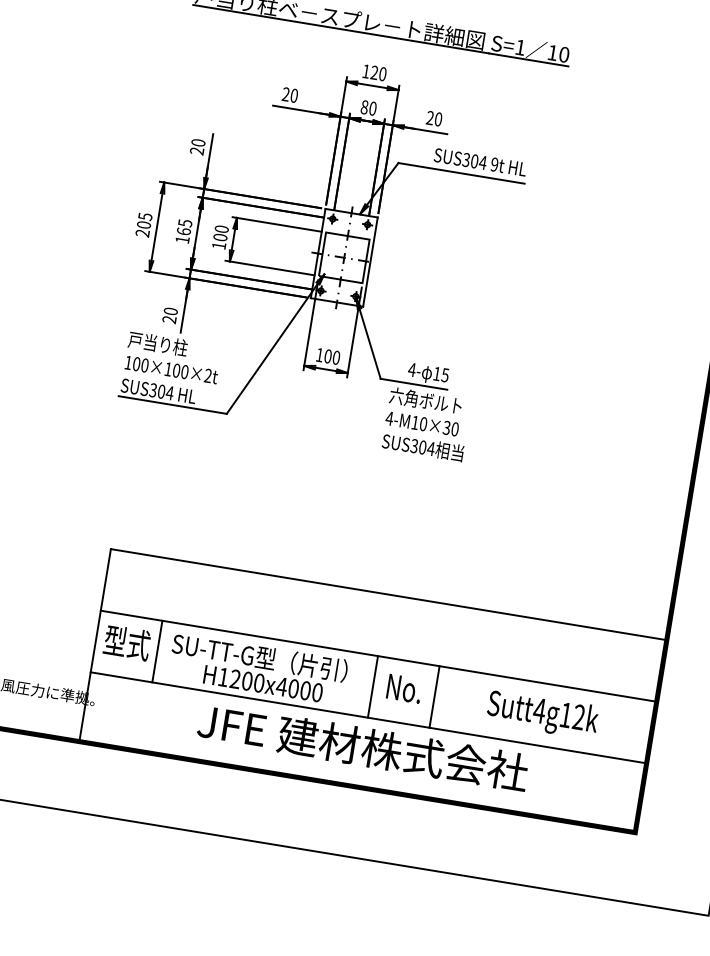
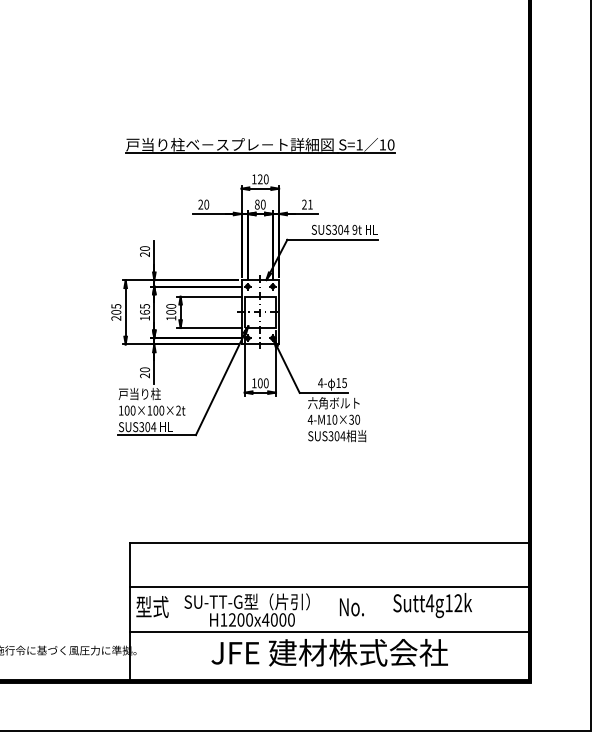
text: (438, 119) -> (310, 204), 20 -> 21
line: (157, 651) -> (174, 609), removed
line: (372, 686) -> (329, 609), removed
line: (434, 696) -> (373, 609), removed
text: (542, 714) -> (432, 605), moved

